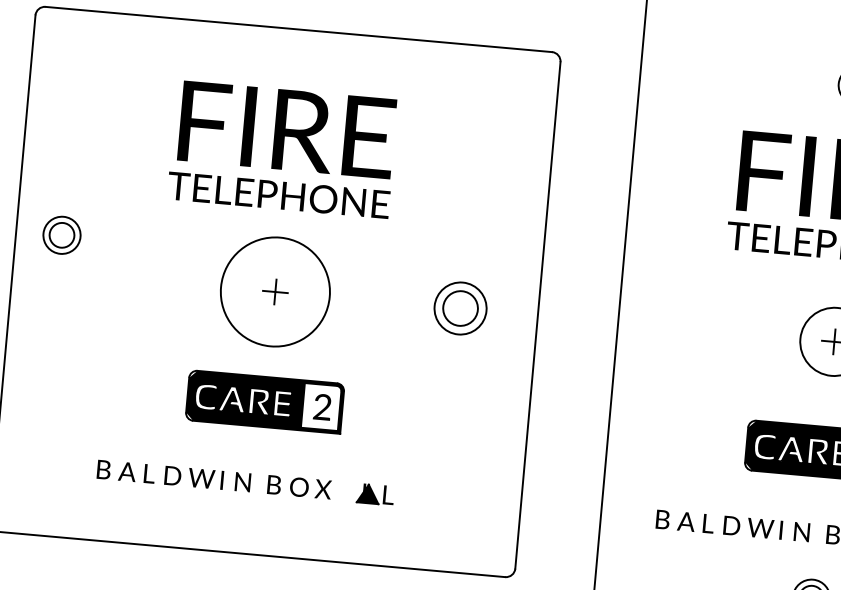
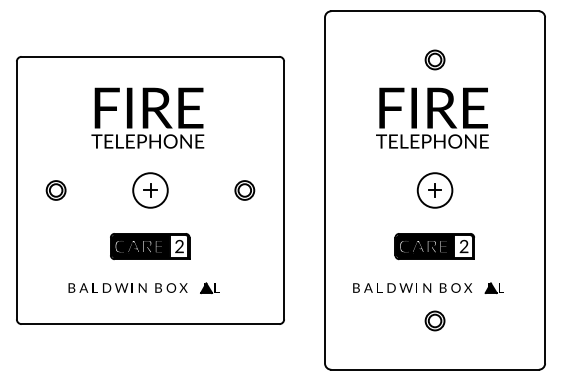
part: (60, 235) -> (55, 190), moved
circle: (275, 292) -> (150, 190), size x0.62
part: (460, 308) -> (244, 190), size x0.71

